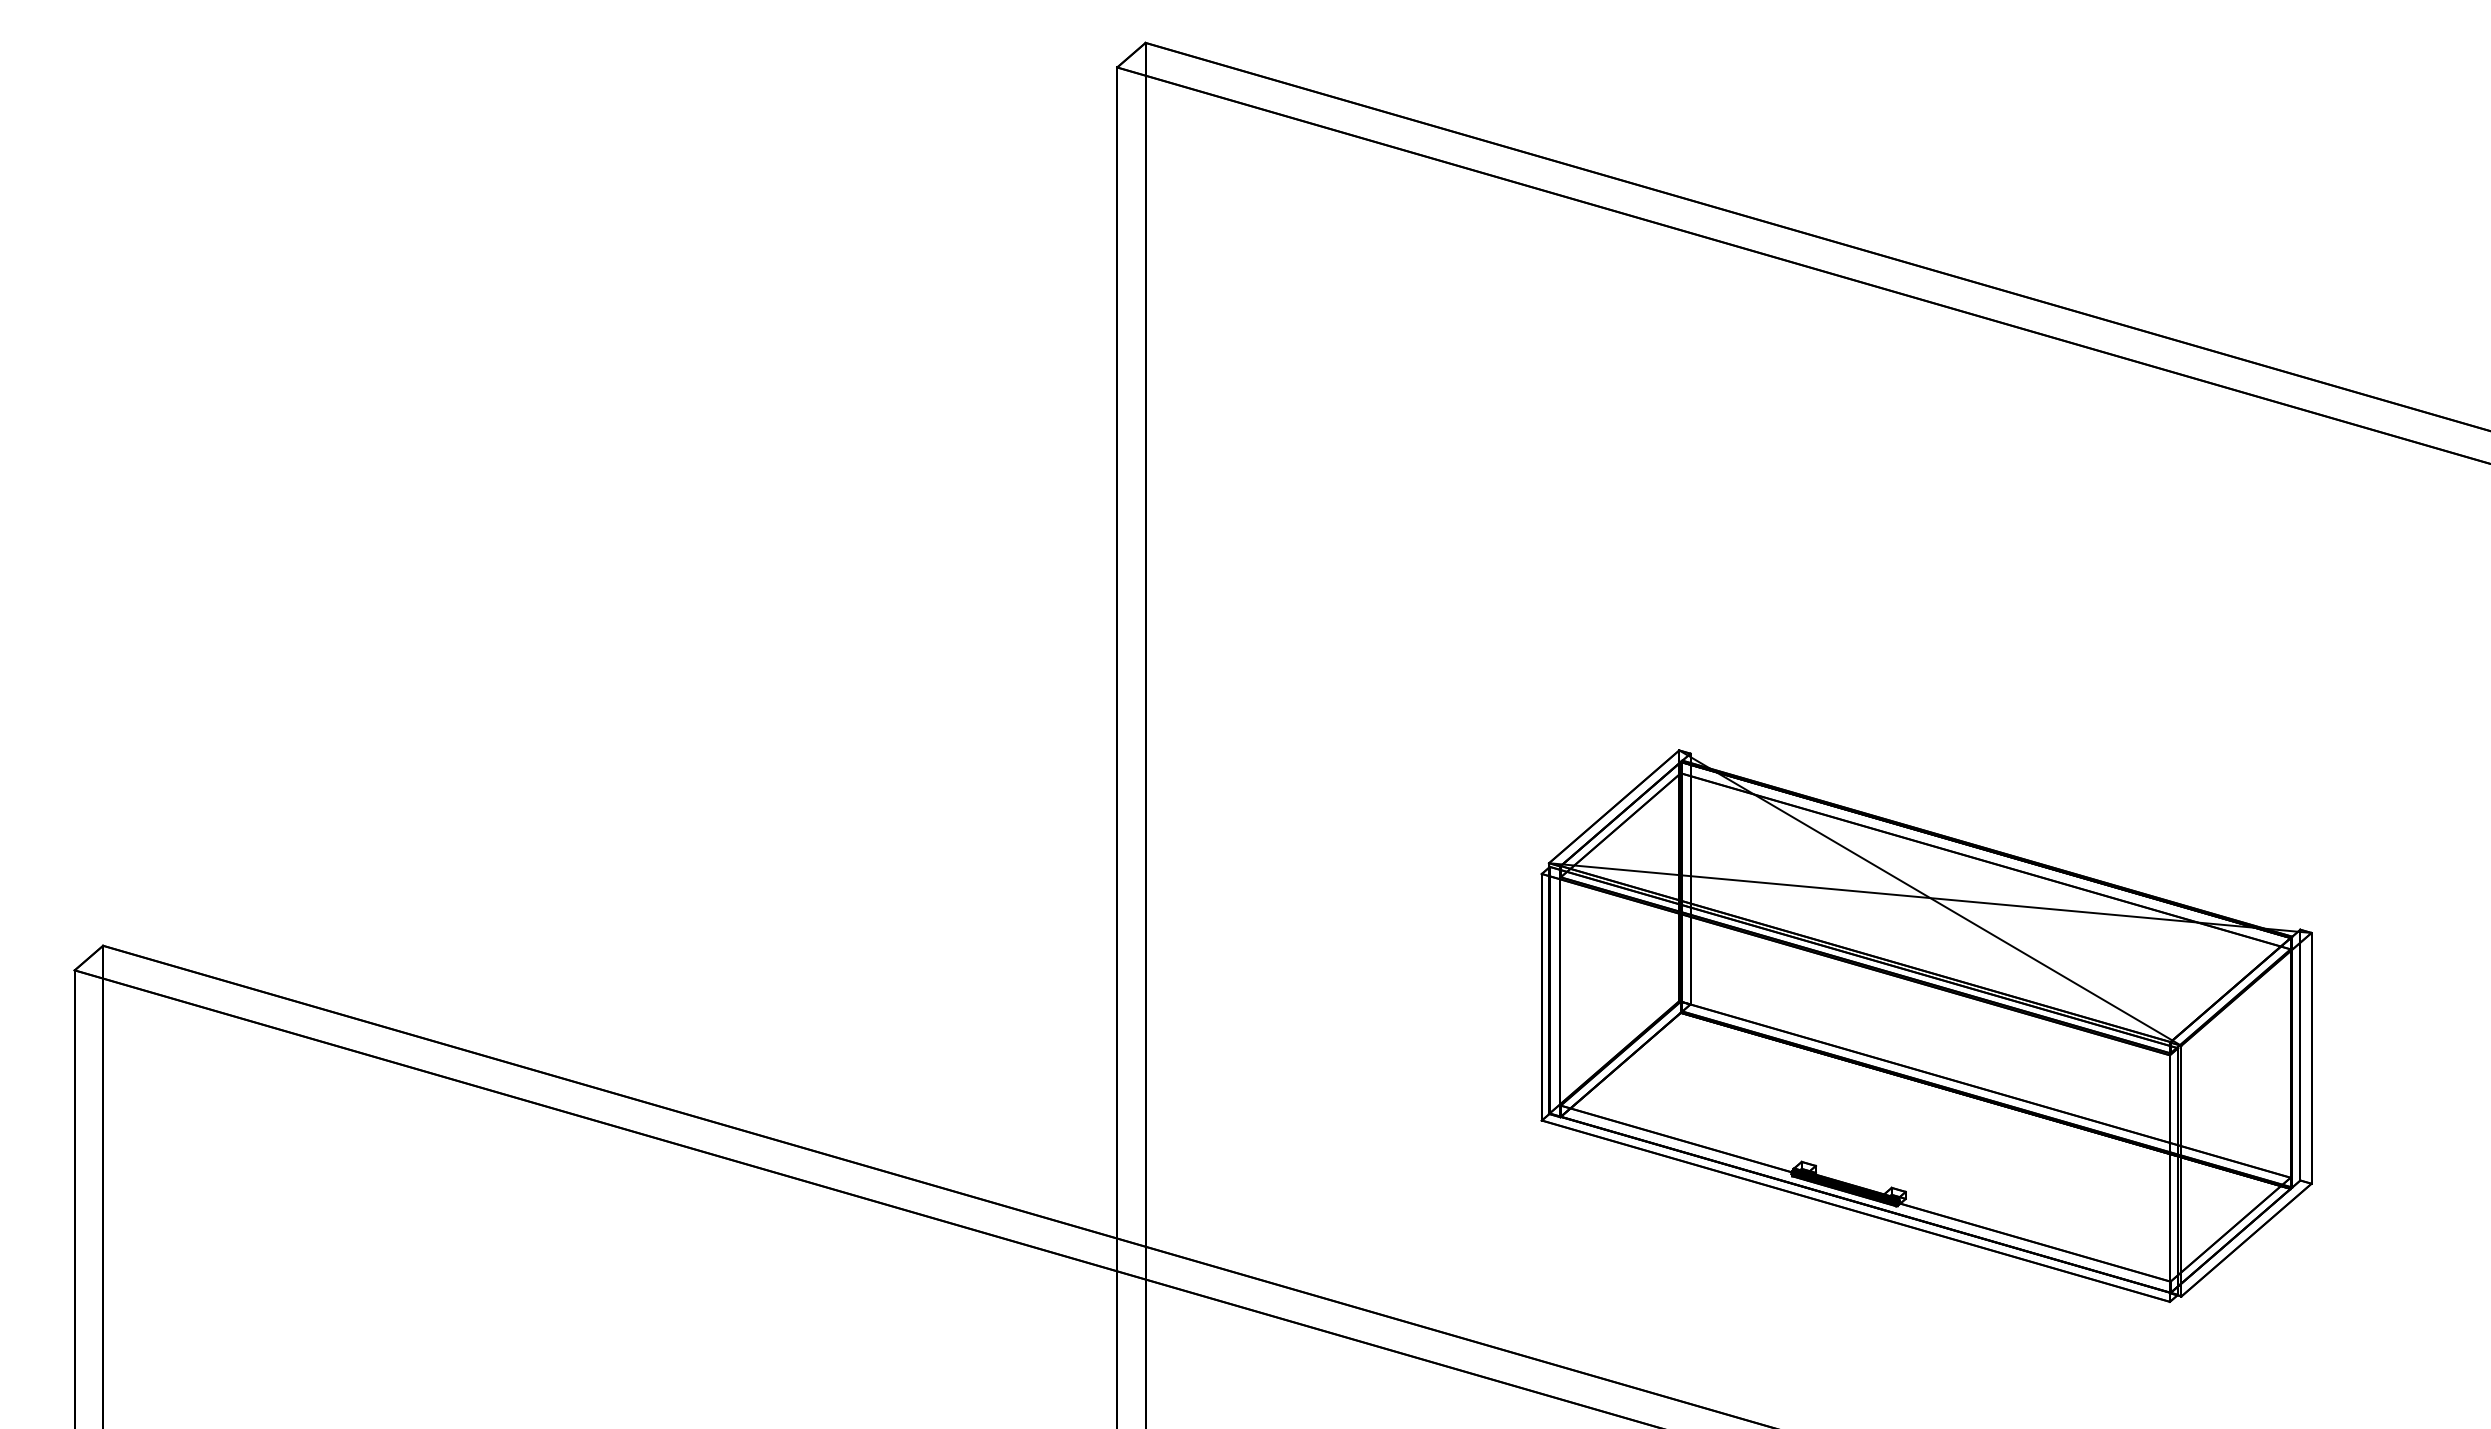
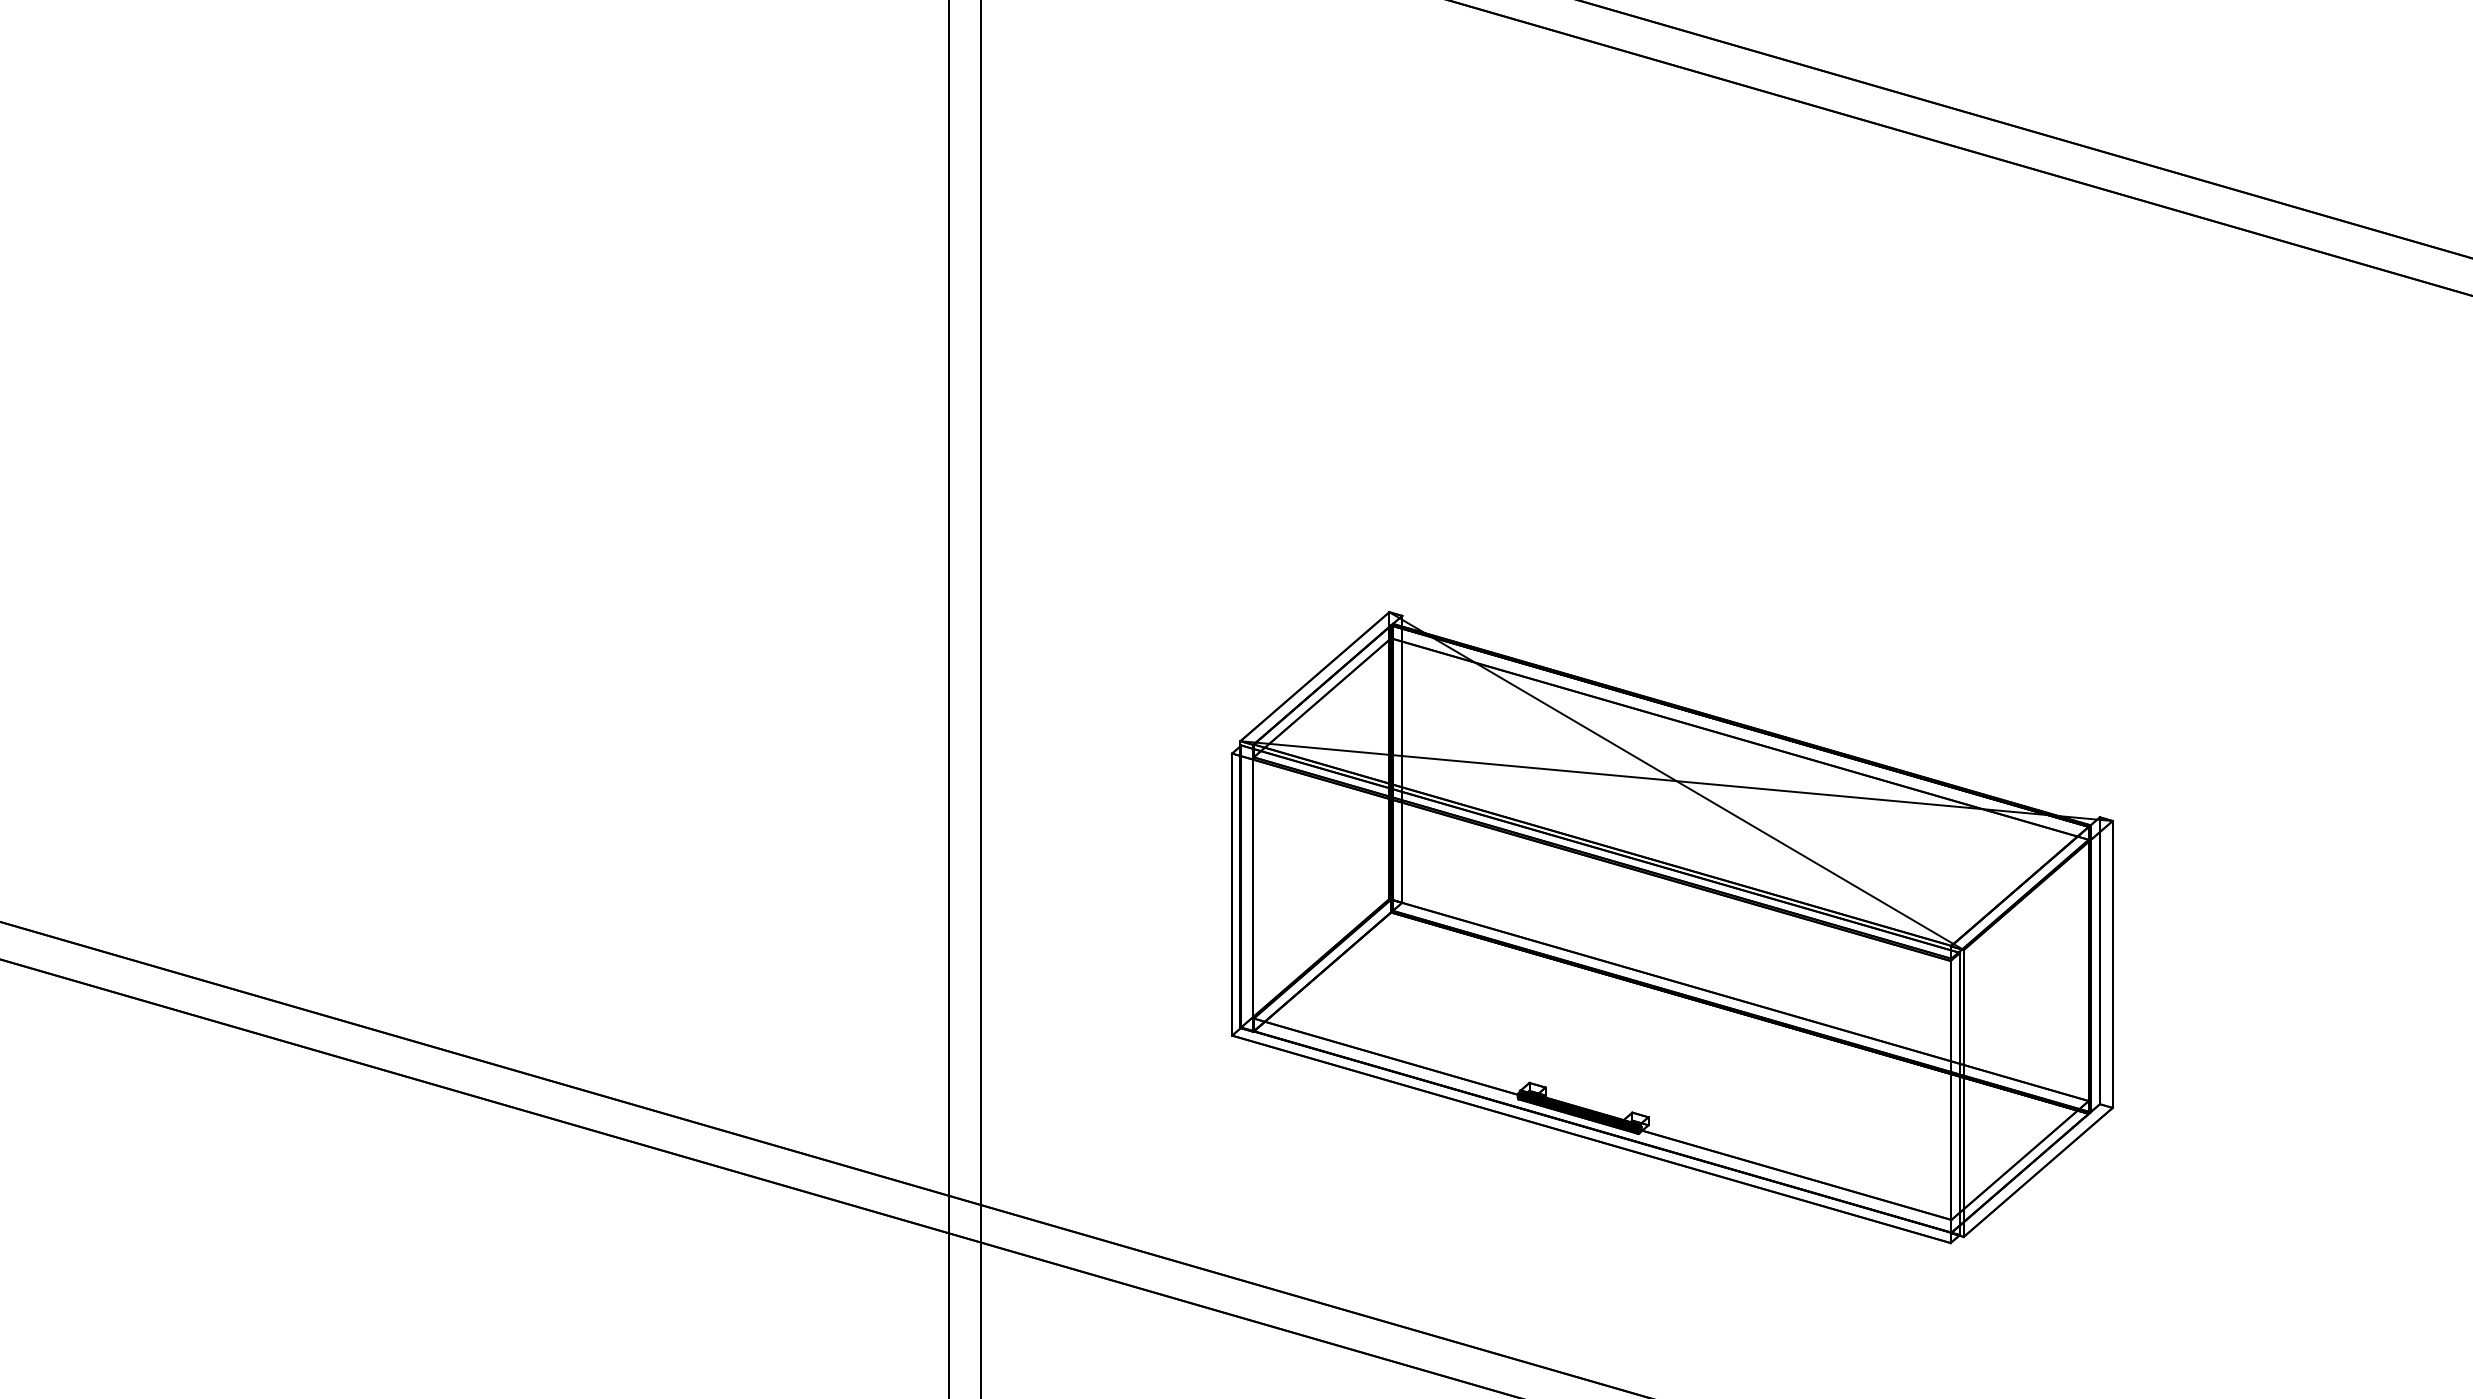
part: (1926, 1025) -> (1672, 926), moved

